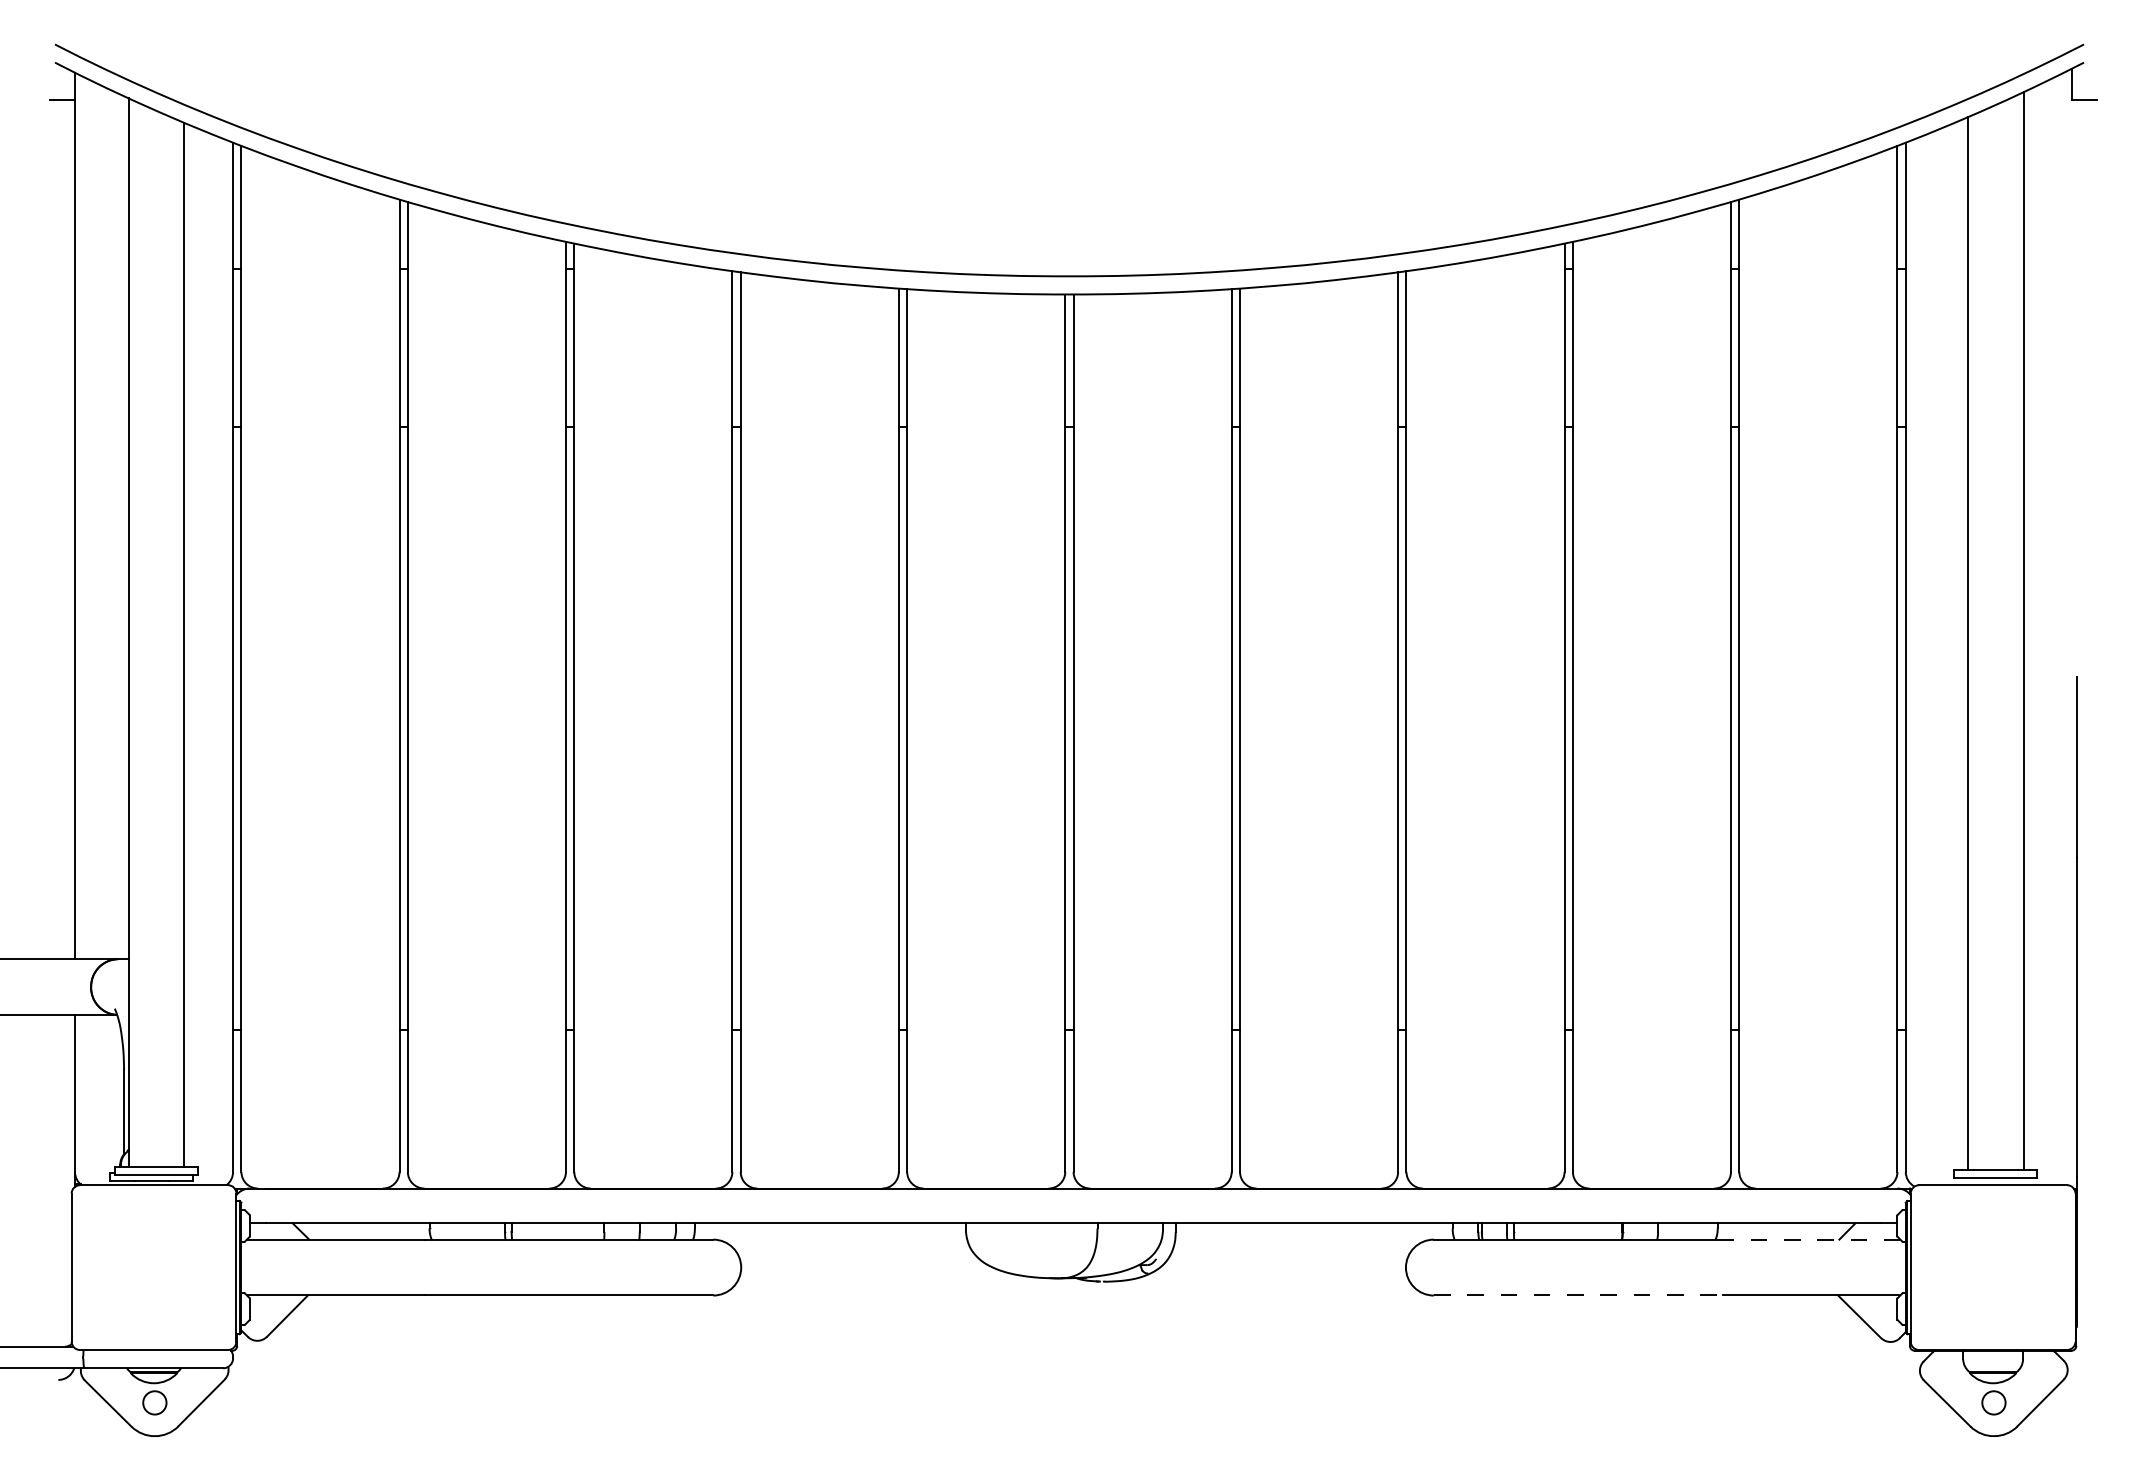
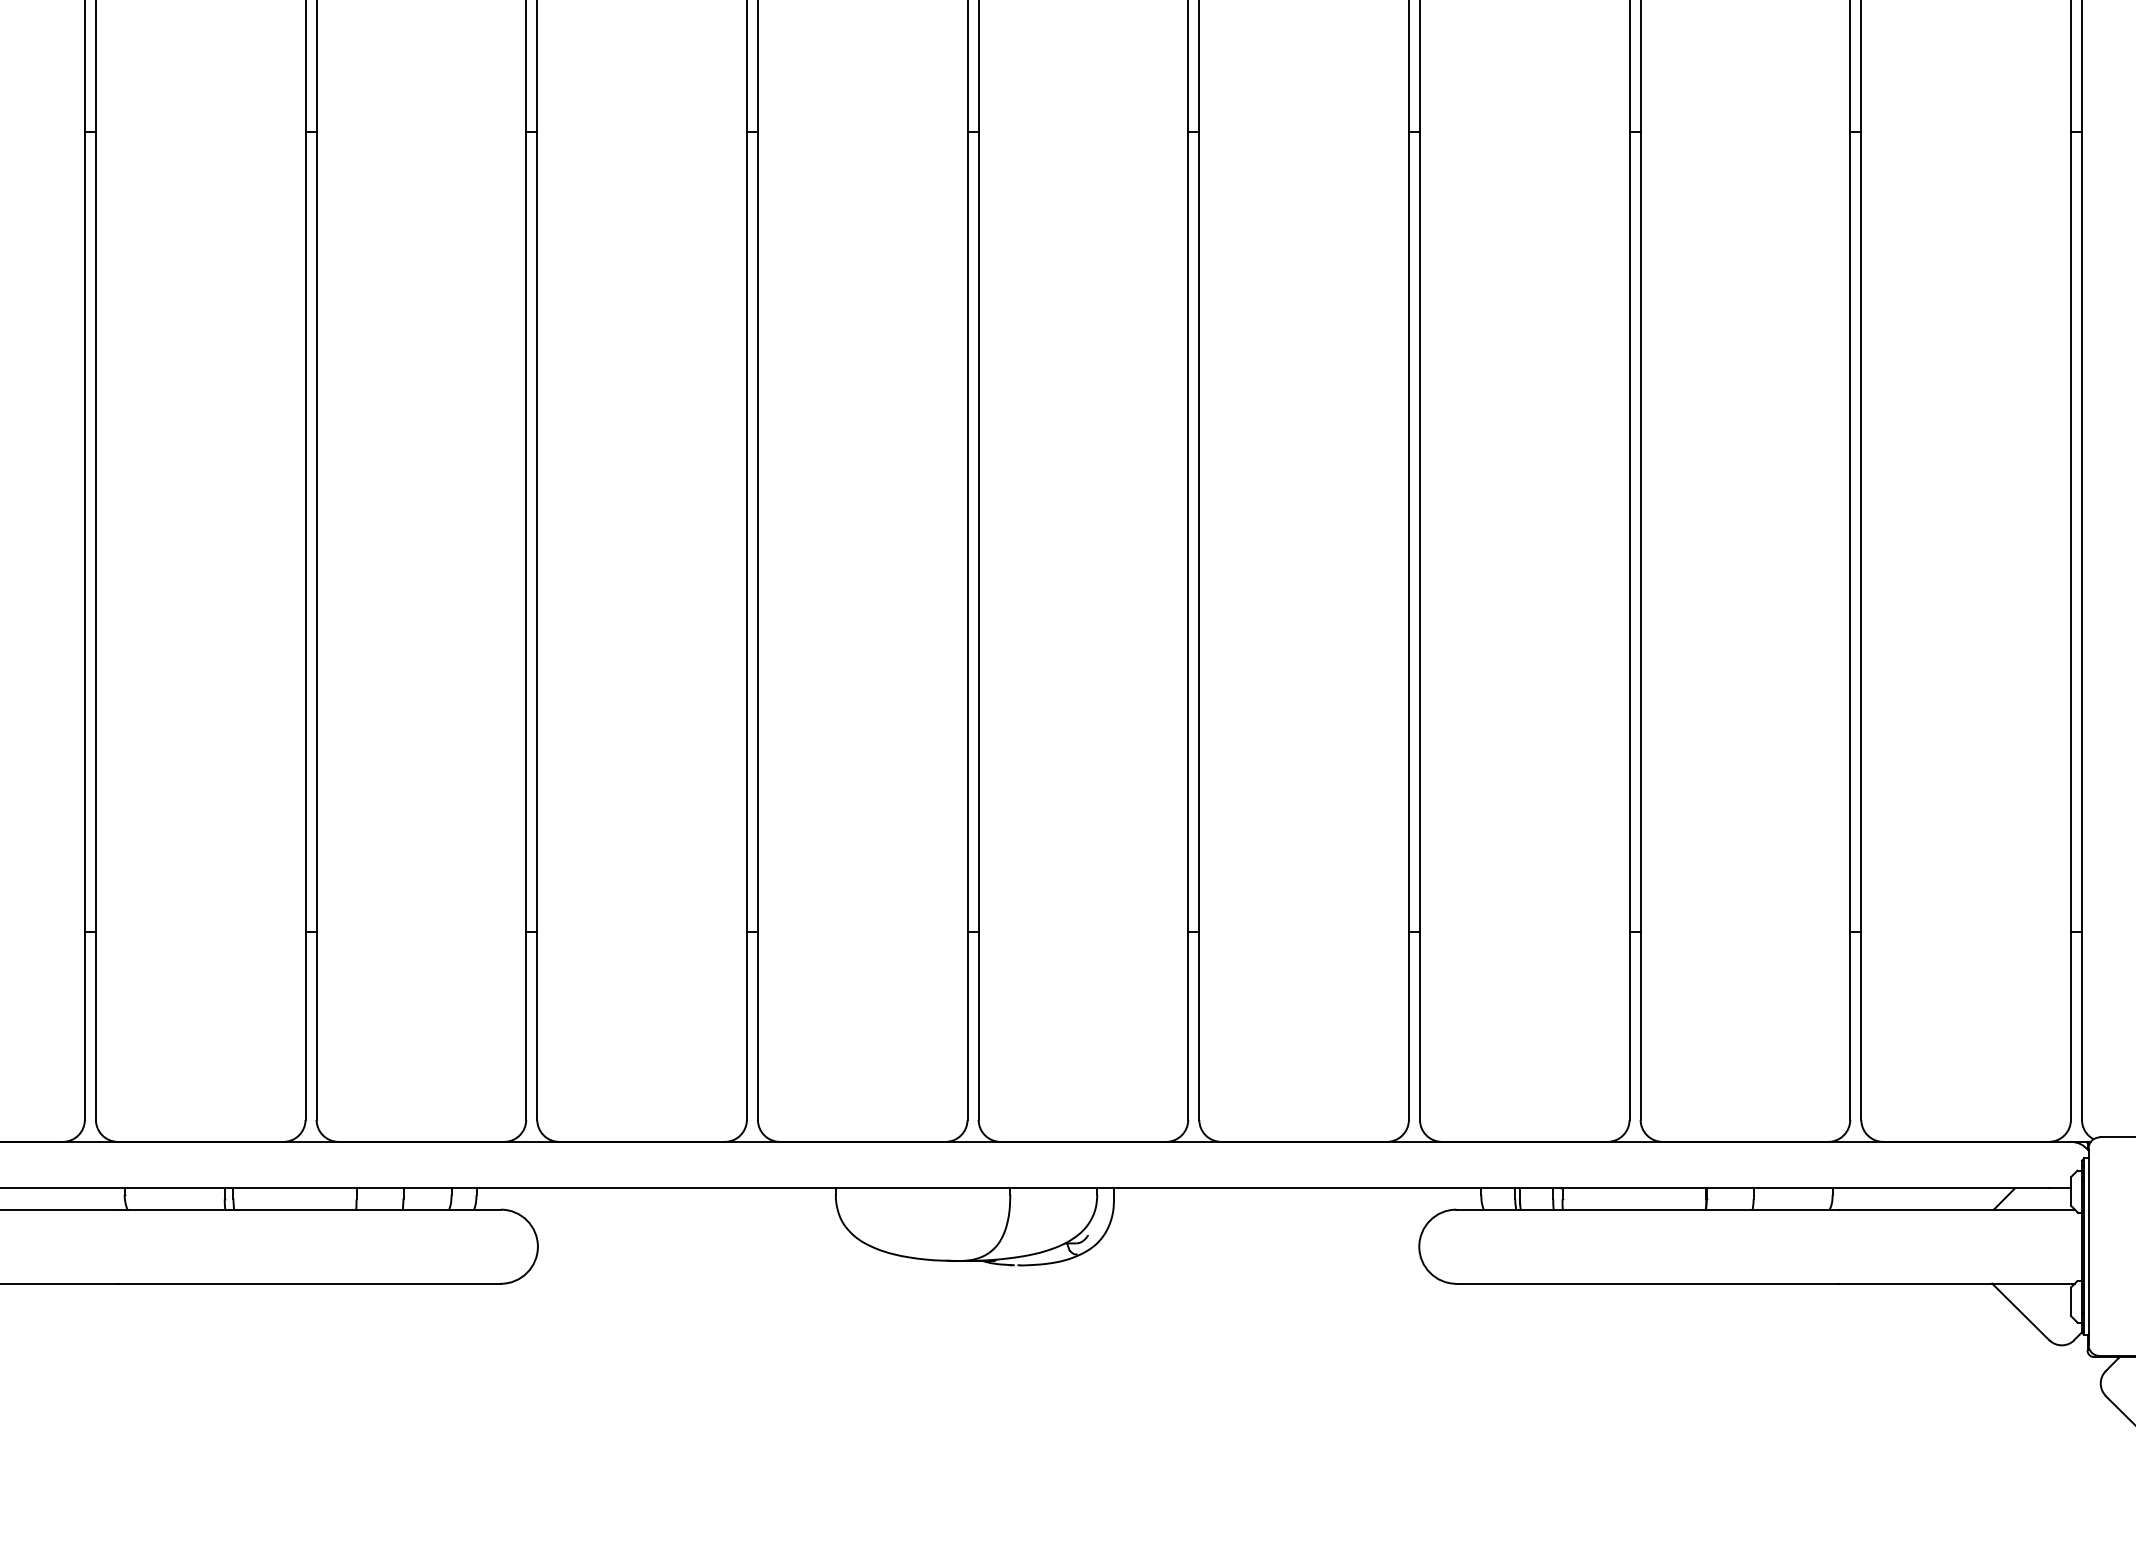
line: (1811, 1239) -> (1957, 1209), dashed -> solid
line: (1578, 1295) -> (1648, 1283), dashed -> solid

